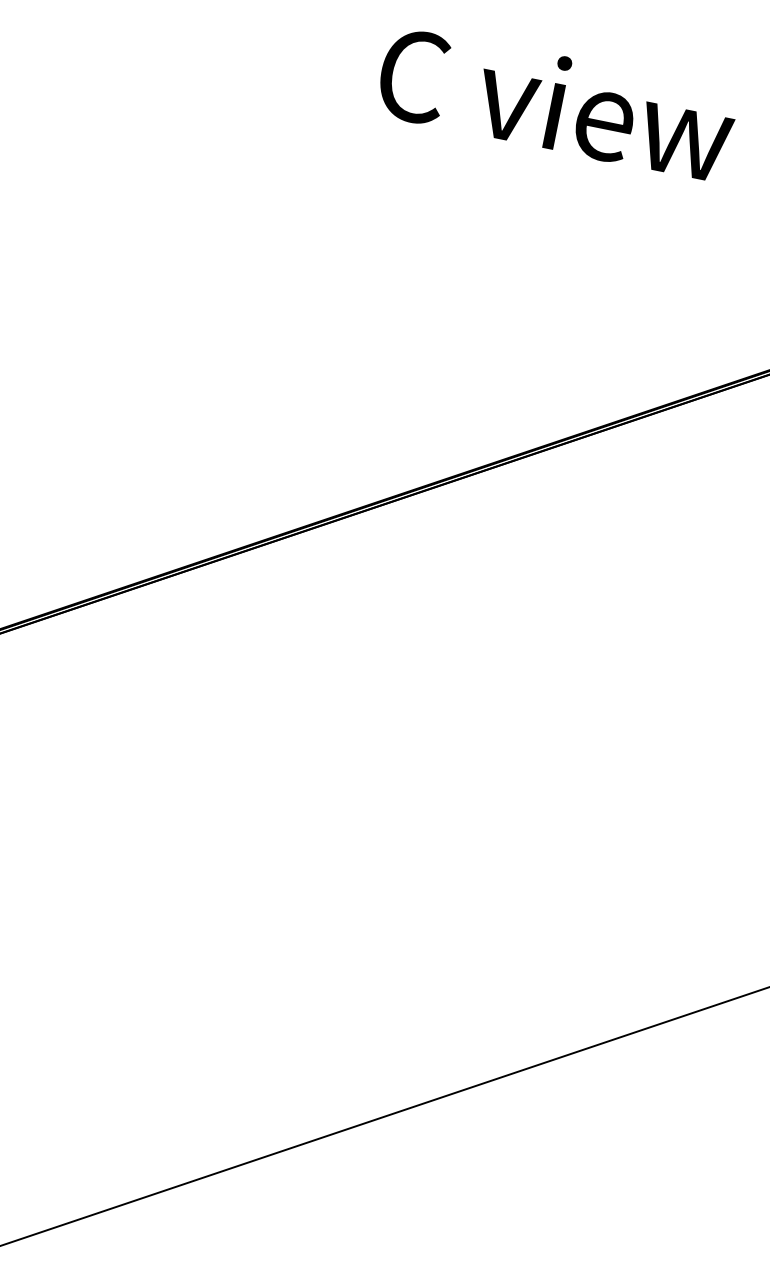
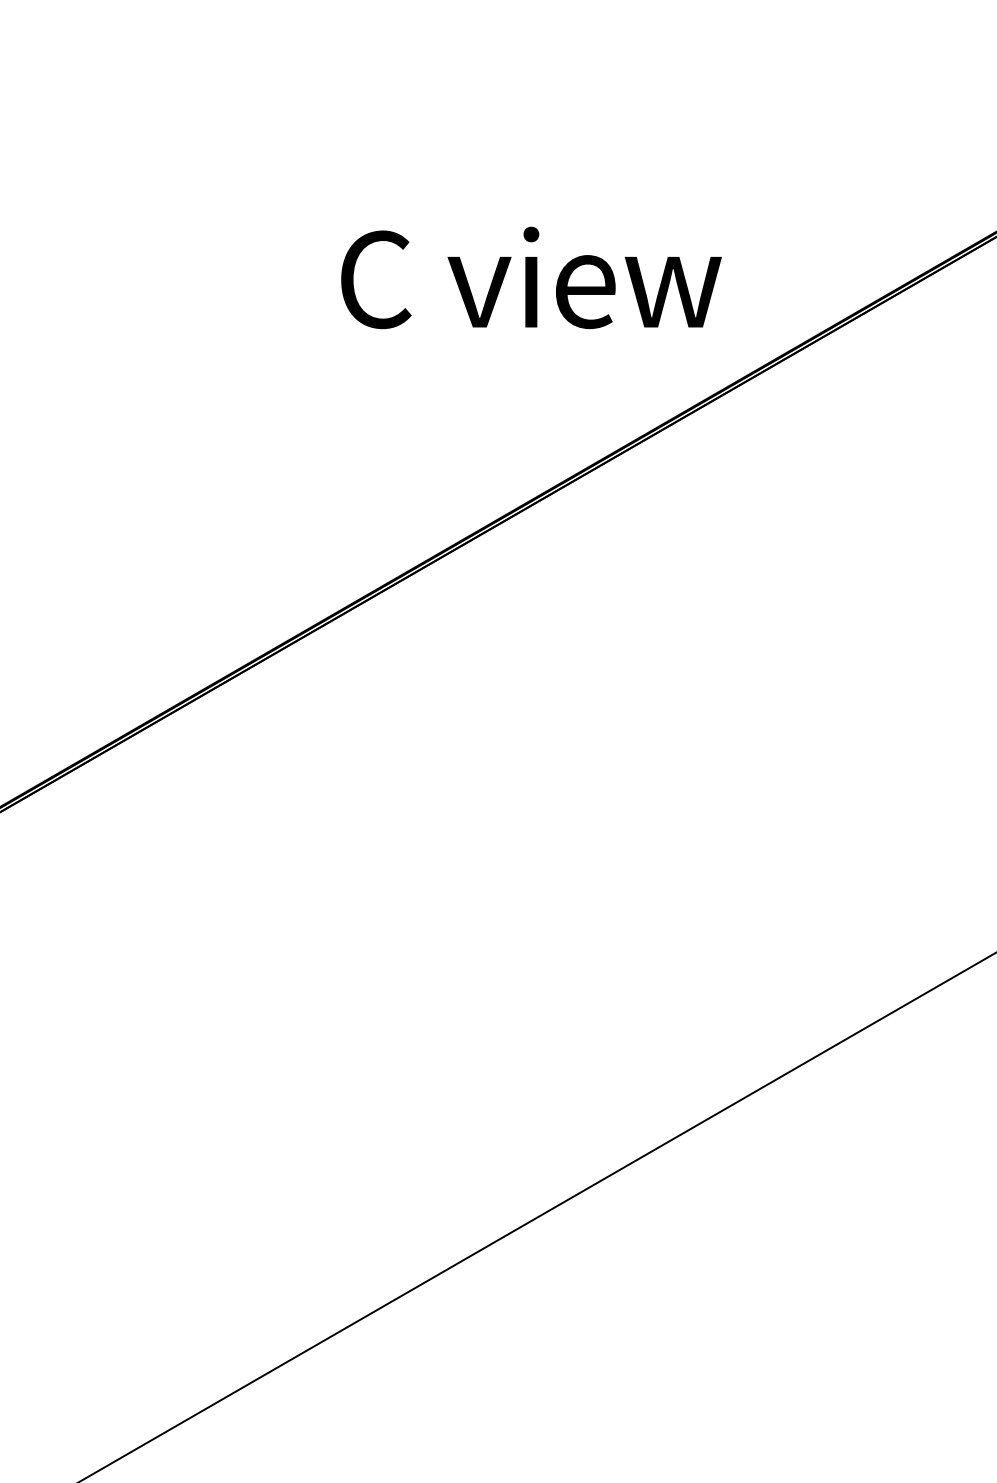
text: (556, 103) -> (531, 277), moved

